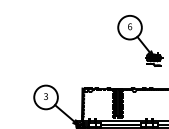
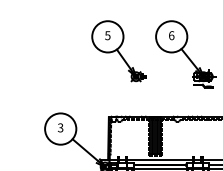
part: (89, 38) -> (118, 51), added

